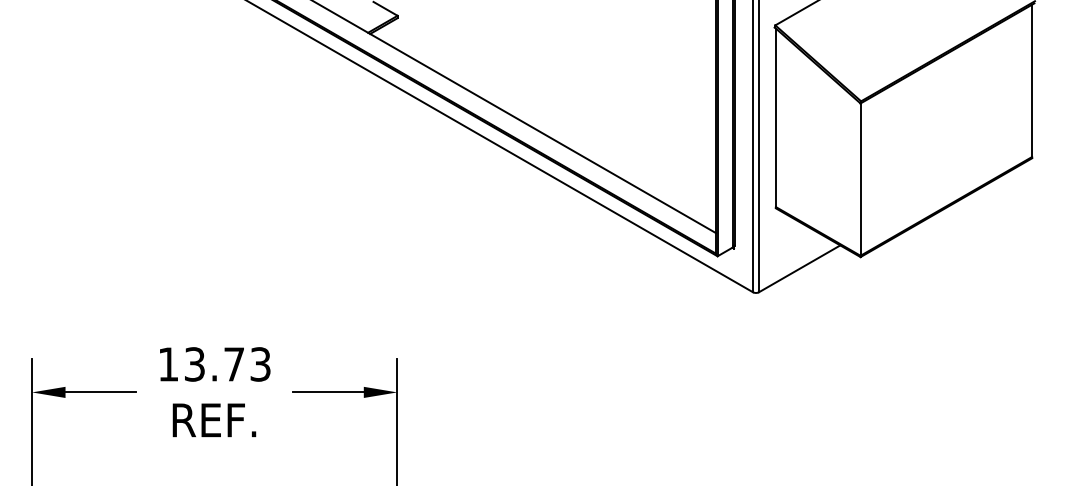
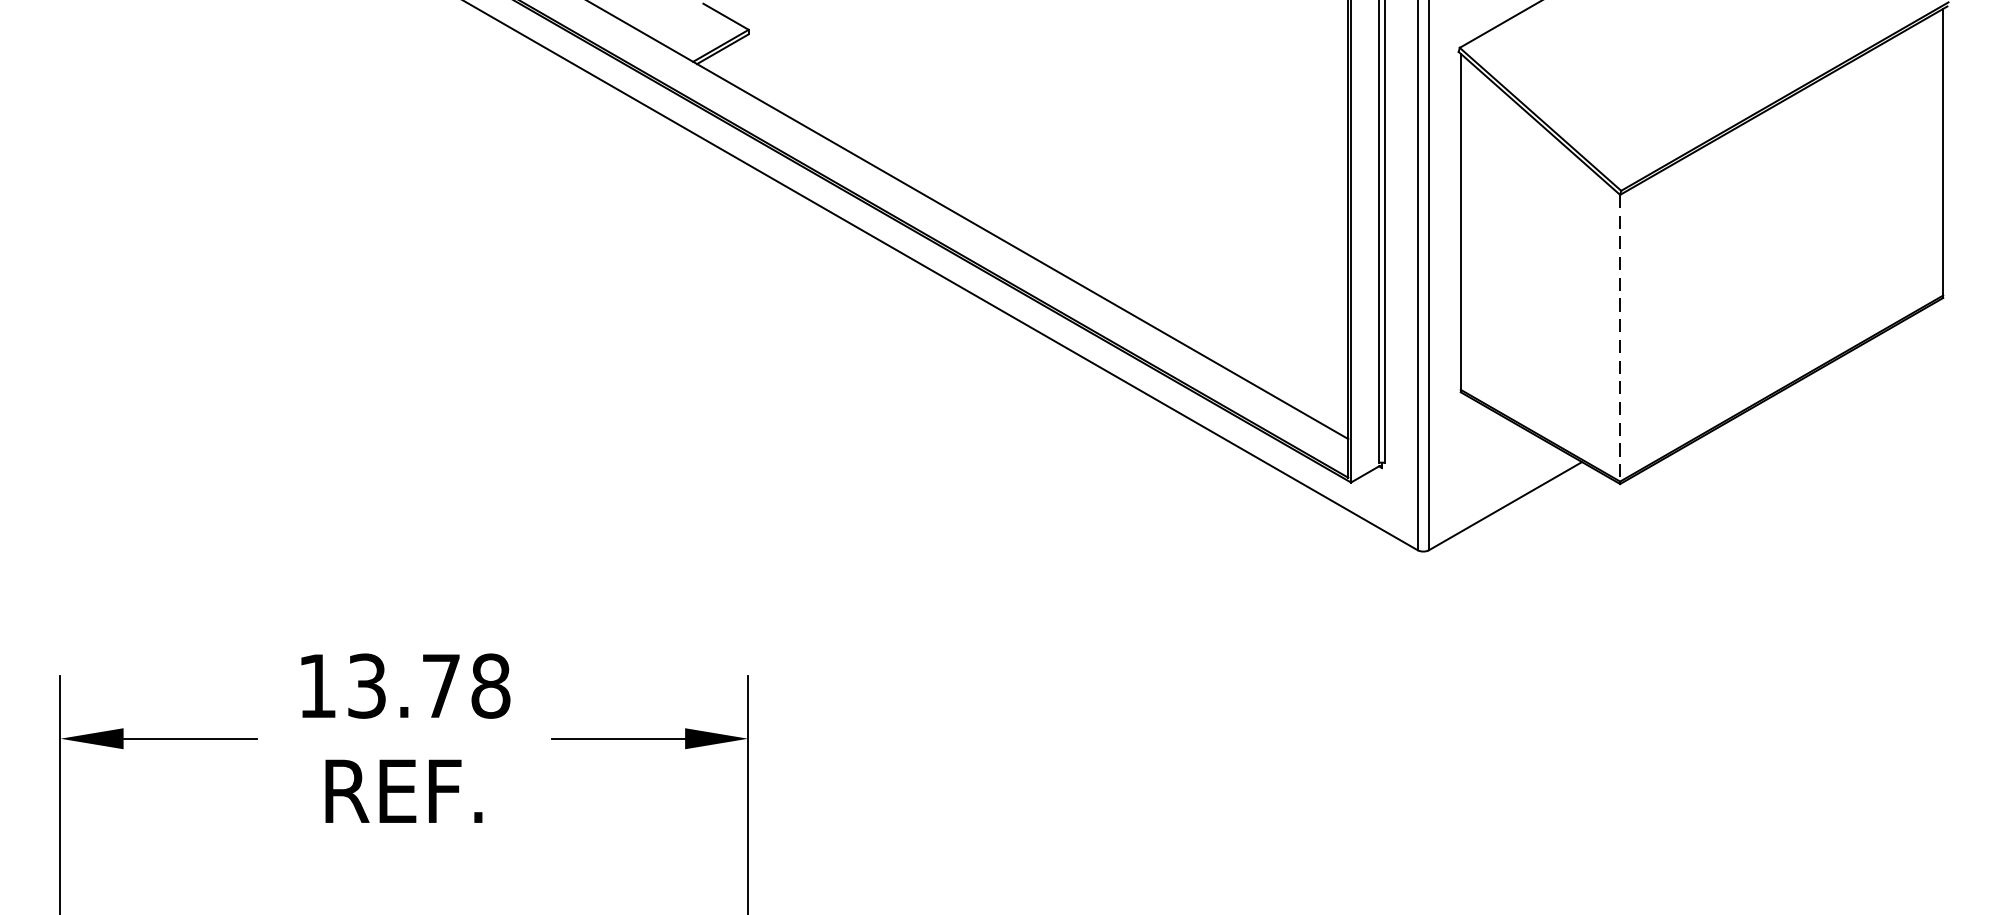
line: (860, 180) -> (1620, 339), solid -> dashed
text: (260, 364) -> (490, 686), 13.73 -> 13.78

